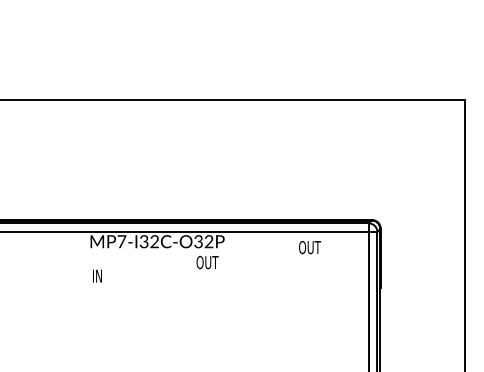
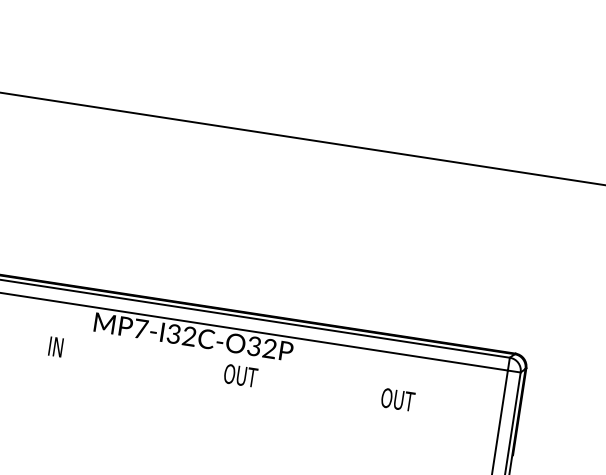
text: (310, 247) -> (398, 399), moved
text: (207, 262) -> (240, 375), moved
text: (97, 275) -> (56, 345), moved

